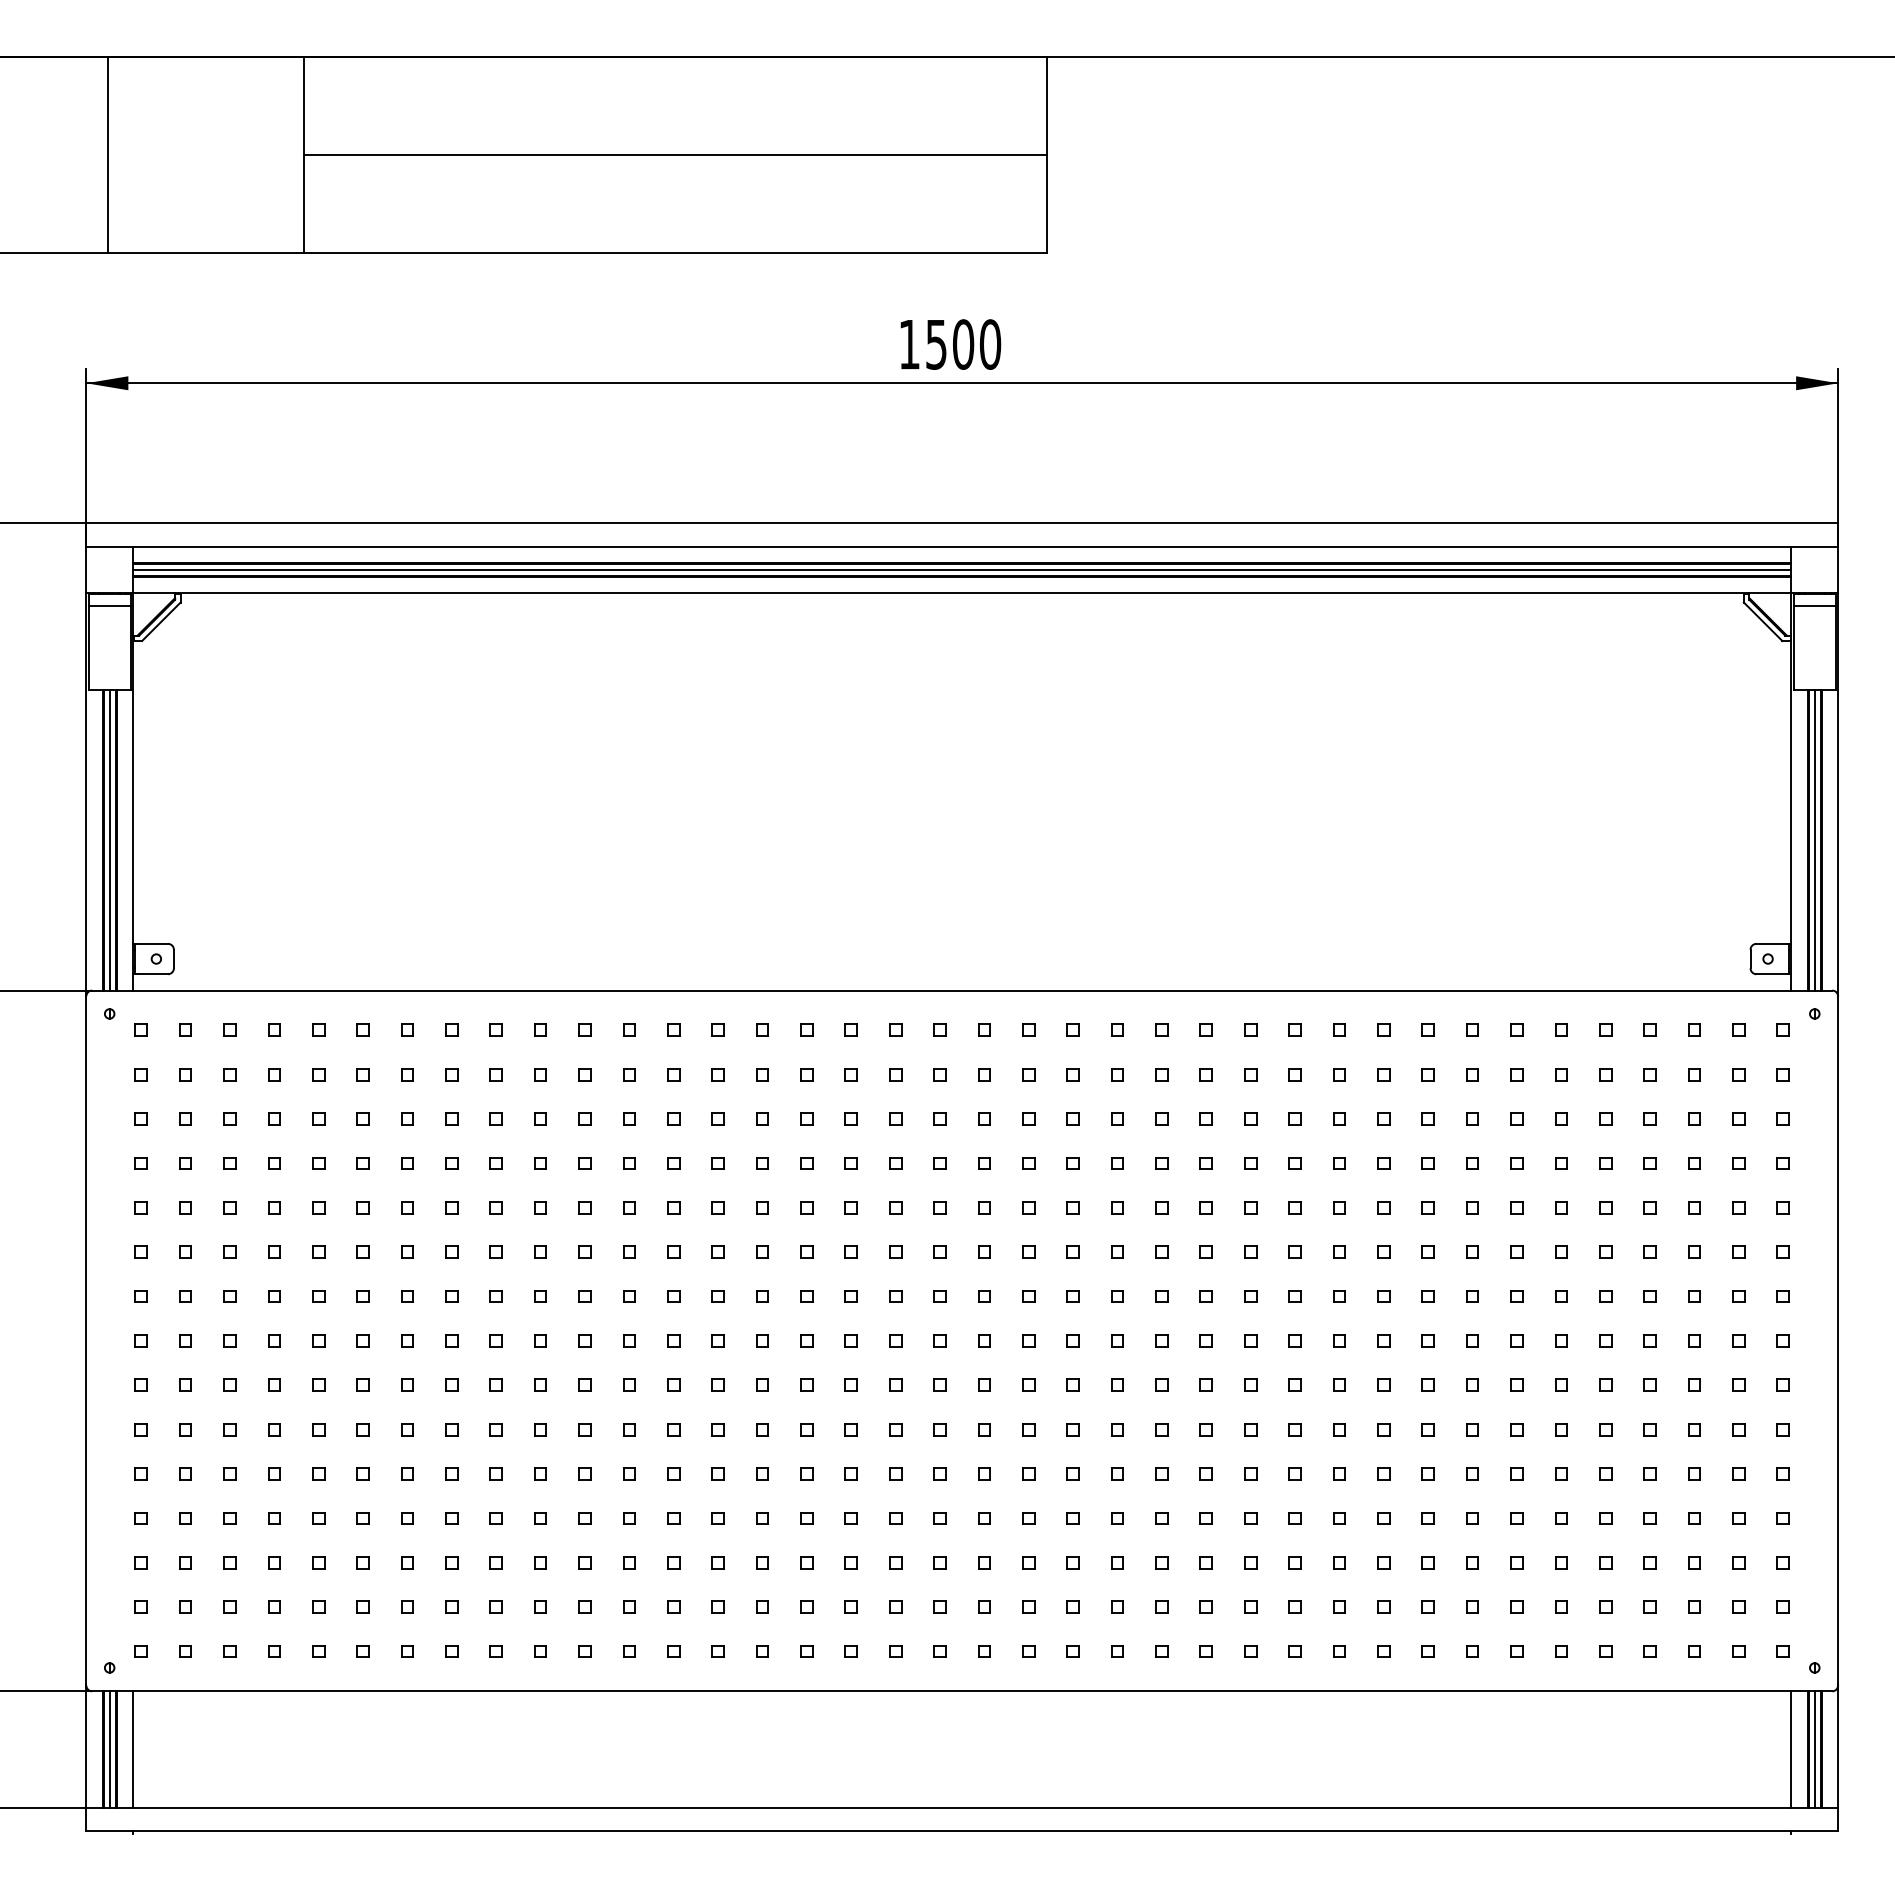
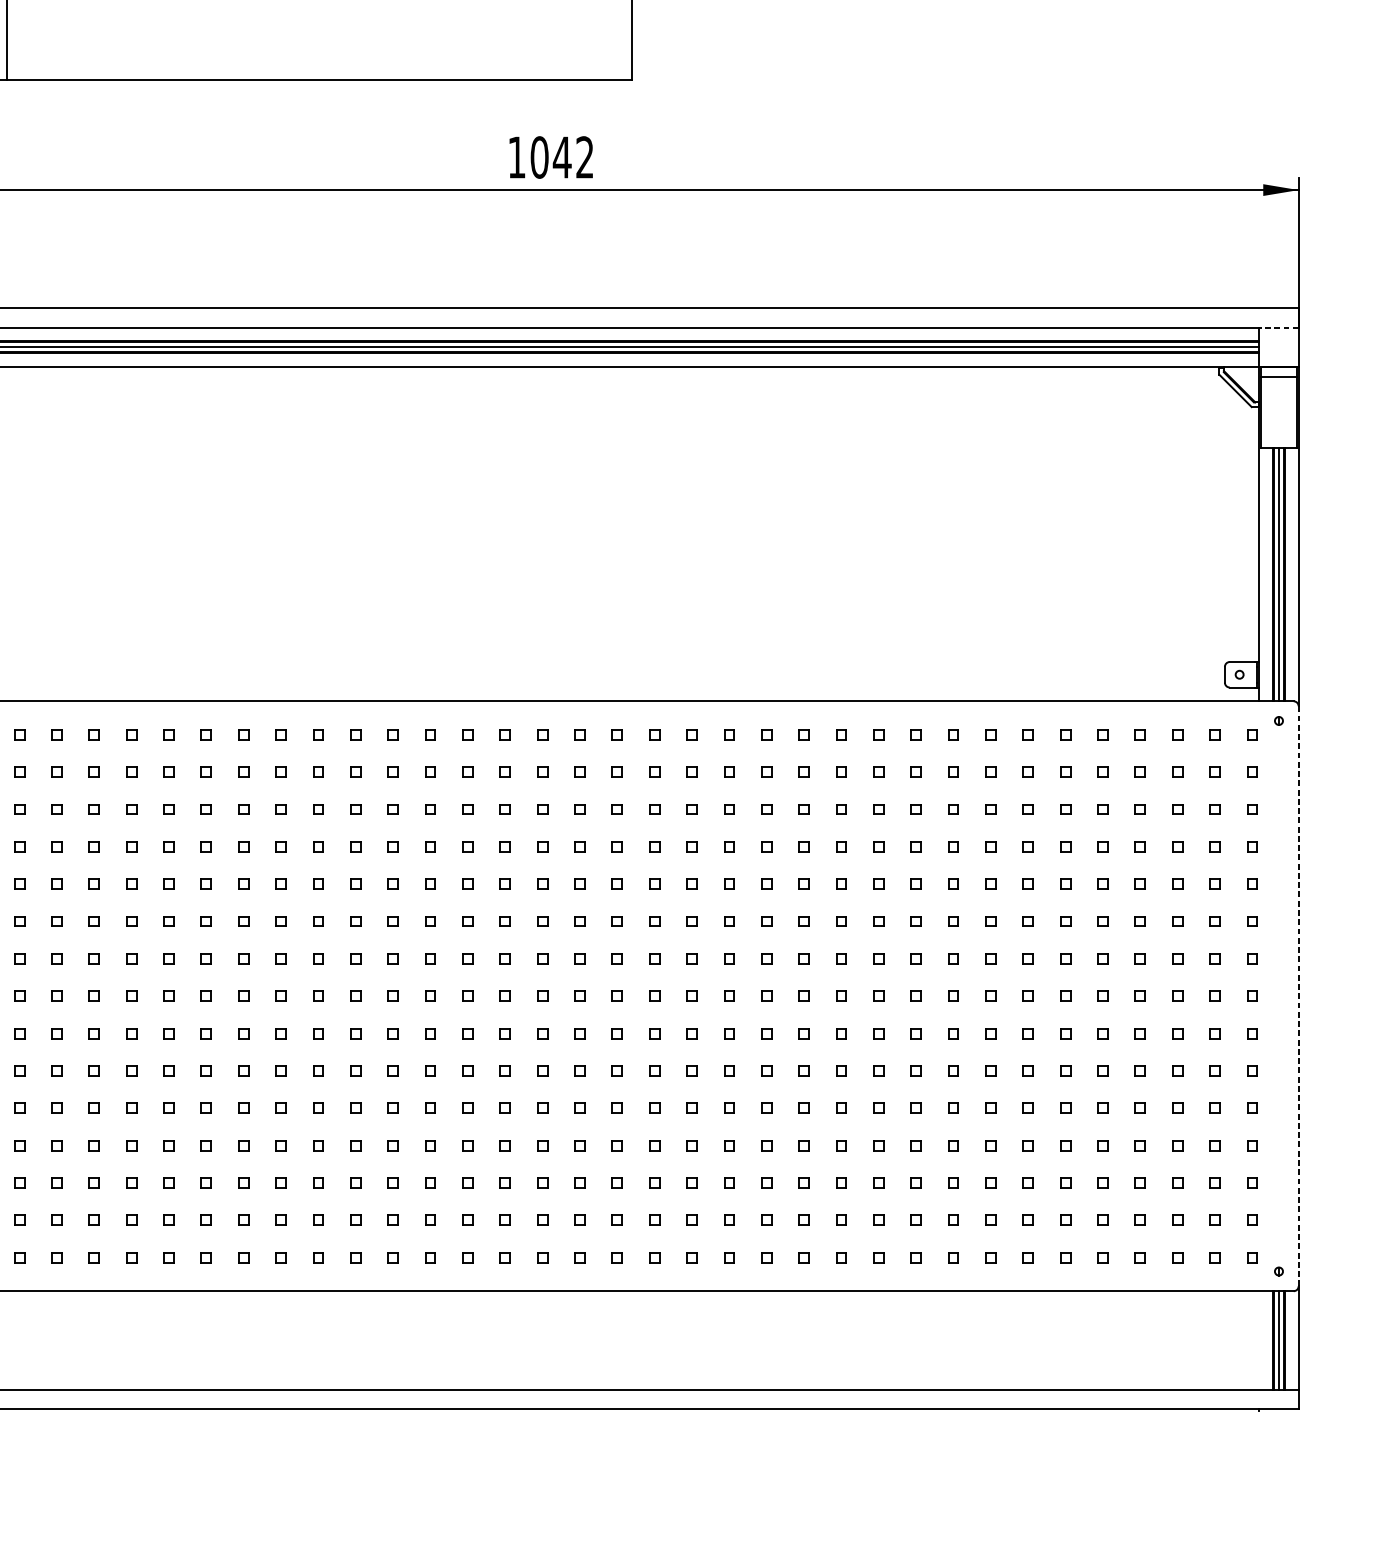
text: (963, 344) -> (562, 157), 1500 -> 1042
line: (1814, 546) -> (1278, 327), solid -> dashed
line: (1838, 1340) -> (1298, 995), solid -> dashed
line: (1791, 1749) -> (1259, 1340), removed

